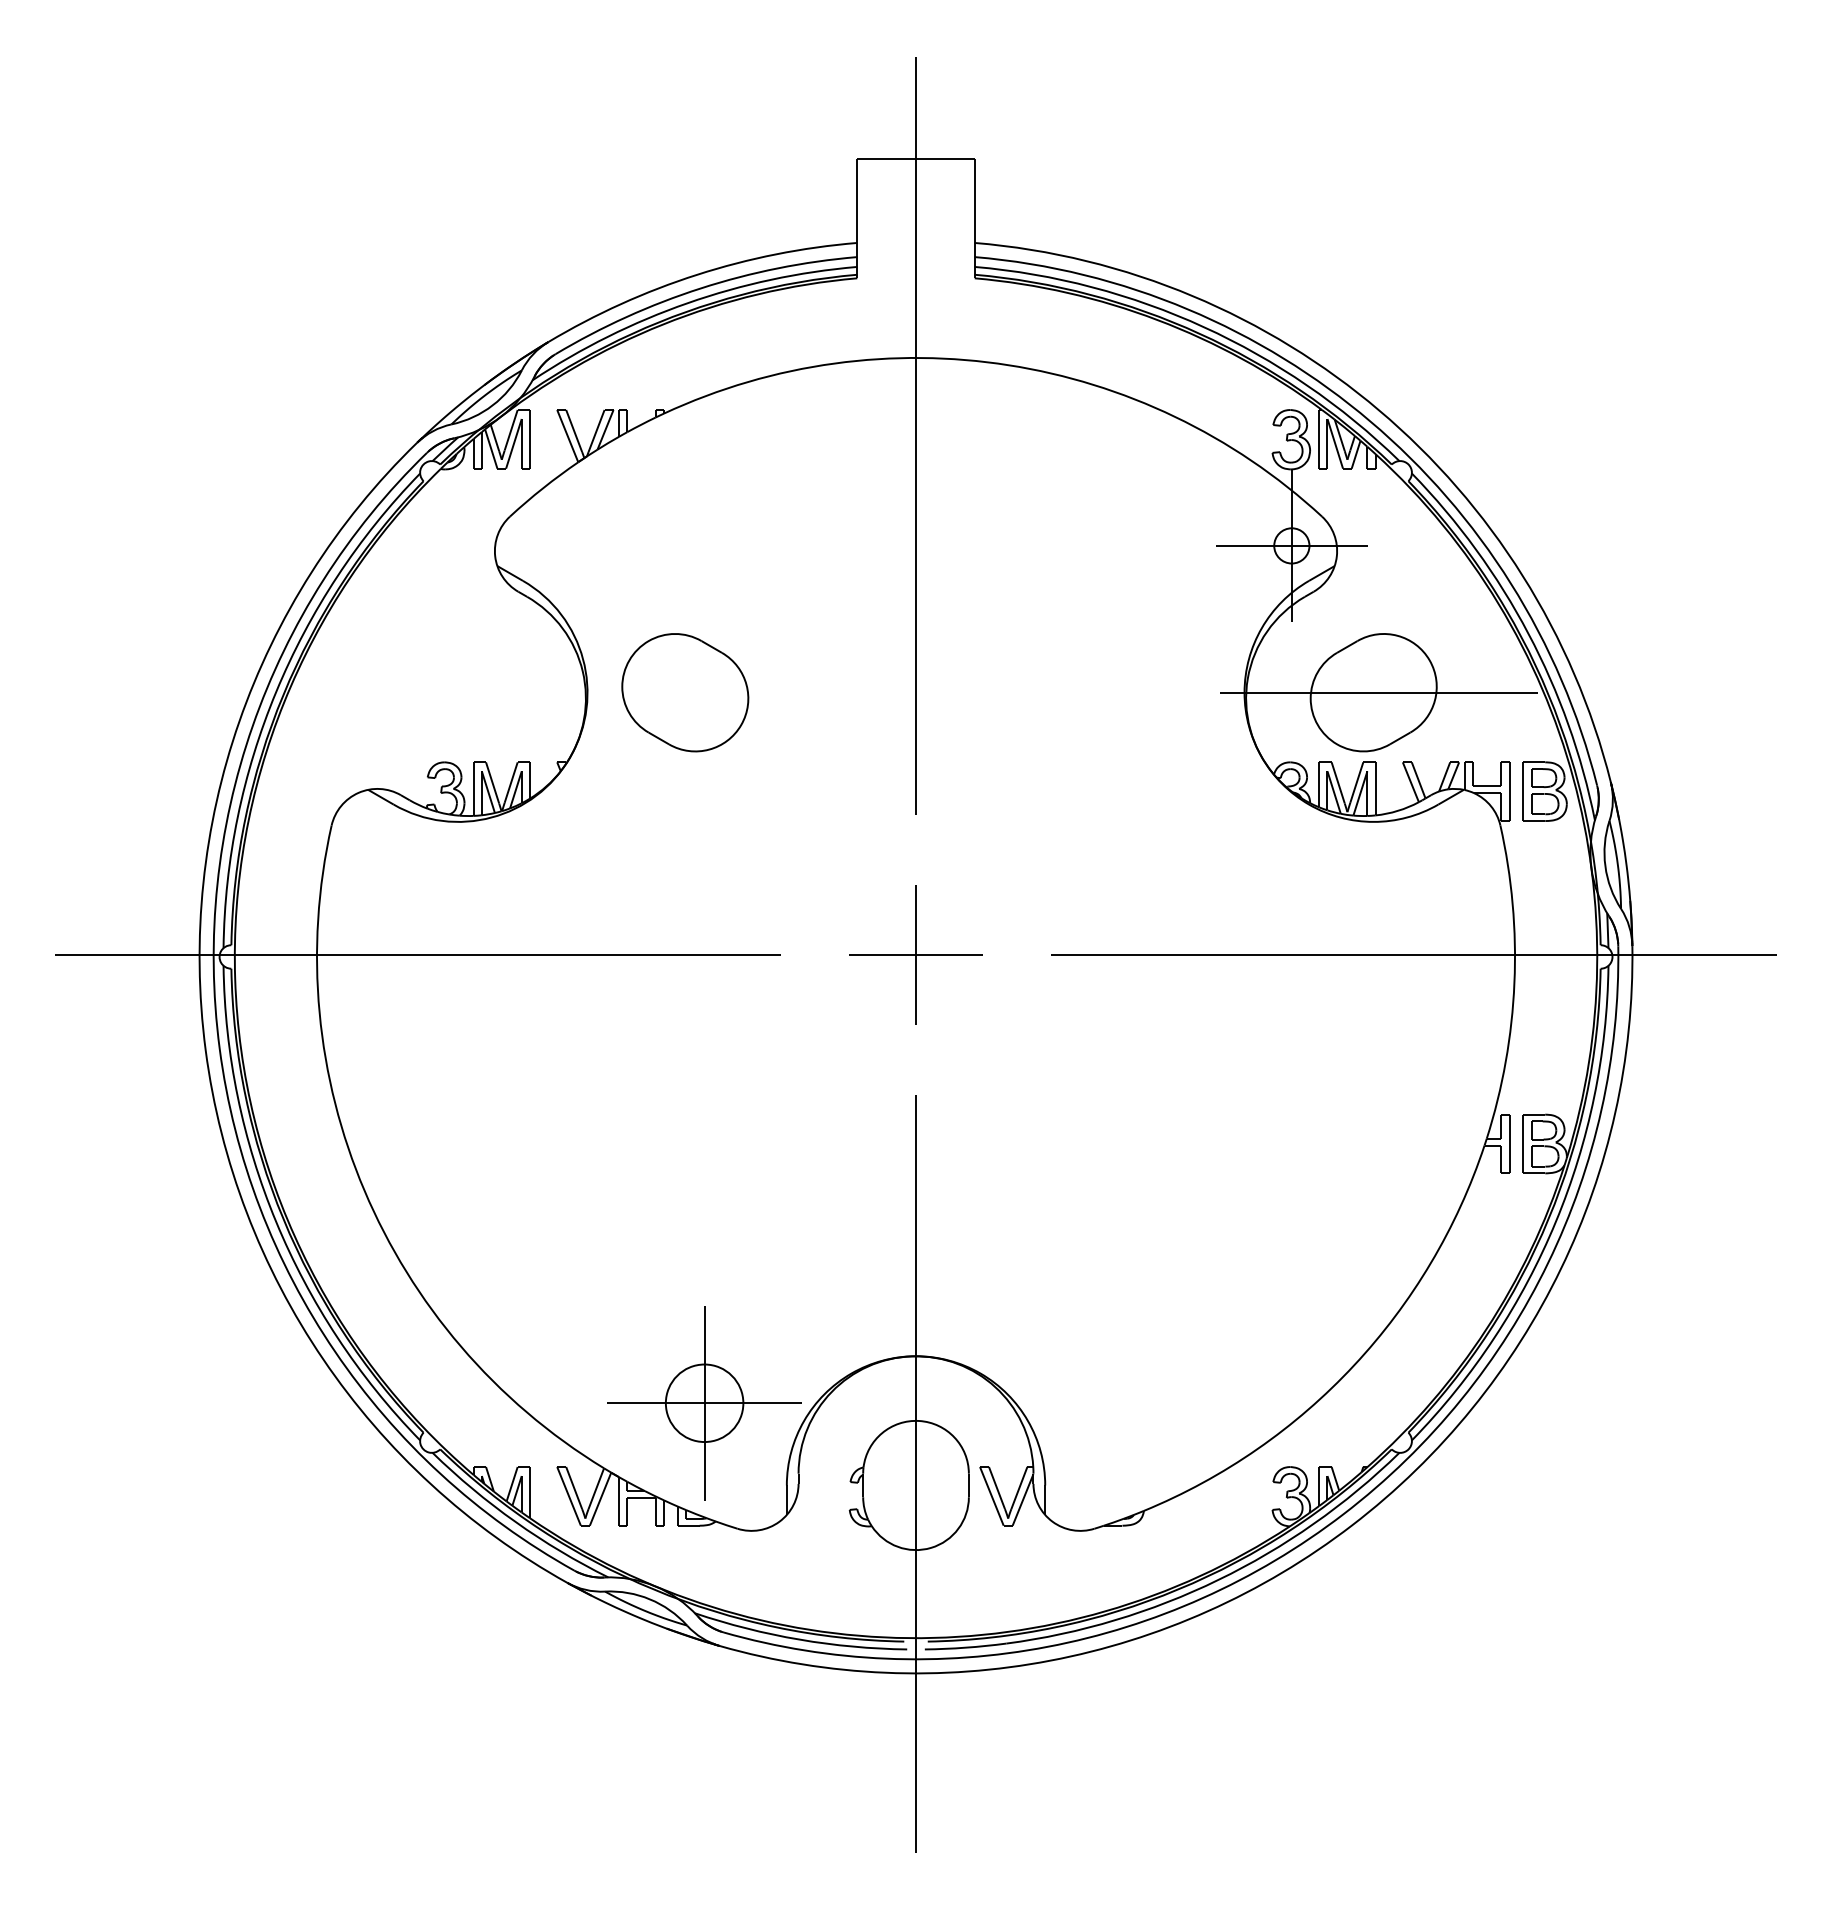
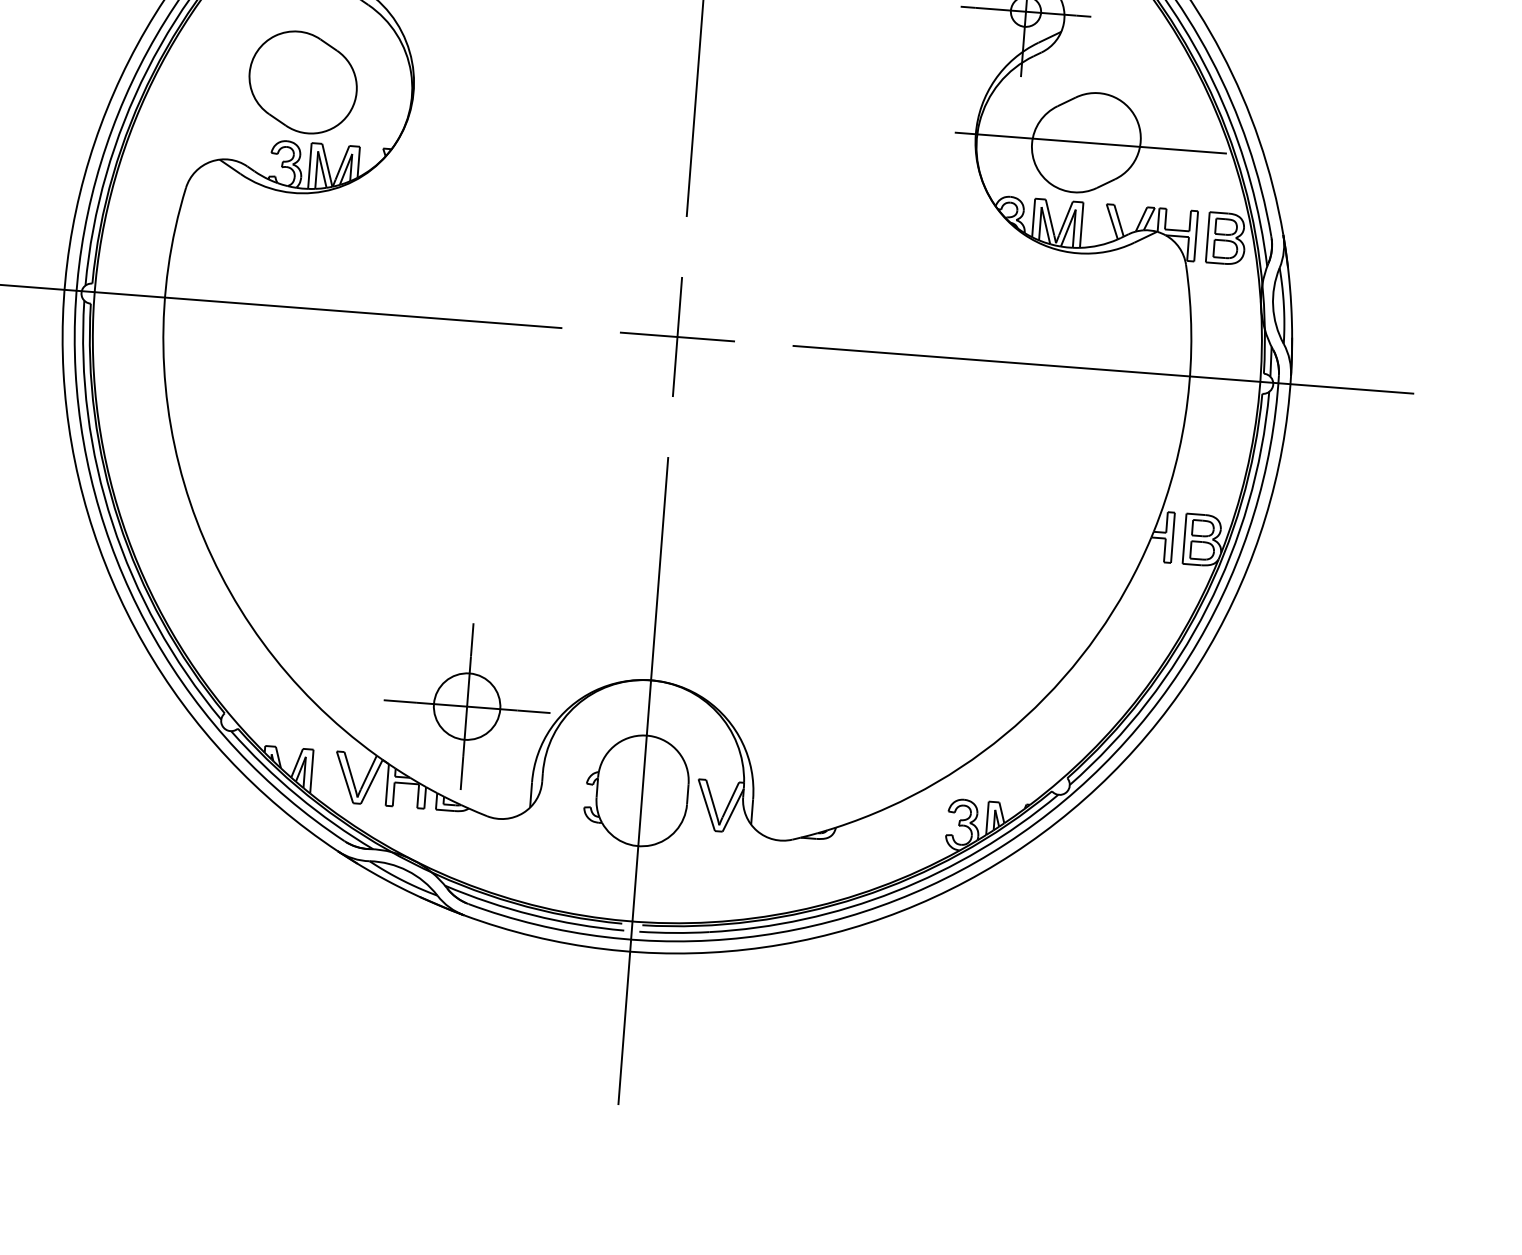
part: (685, 692) -> (303, 82), moved

